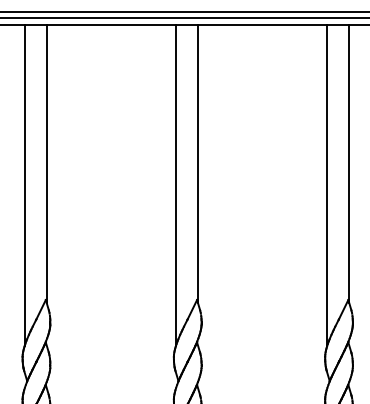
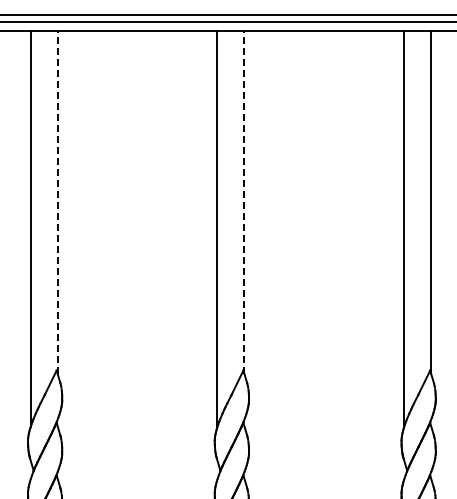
line: (46, 163) -> (57, 202), solid -> dashed
line: (197, 163) -> (244, 202), solid -> dashed

